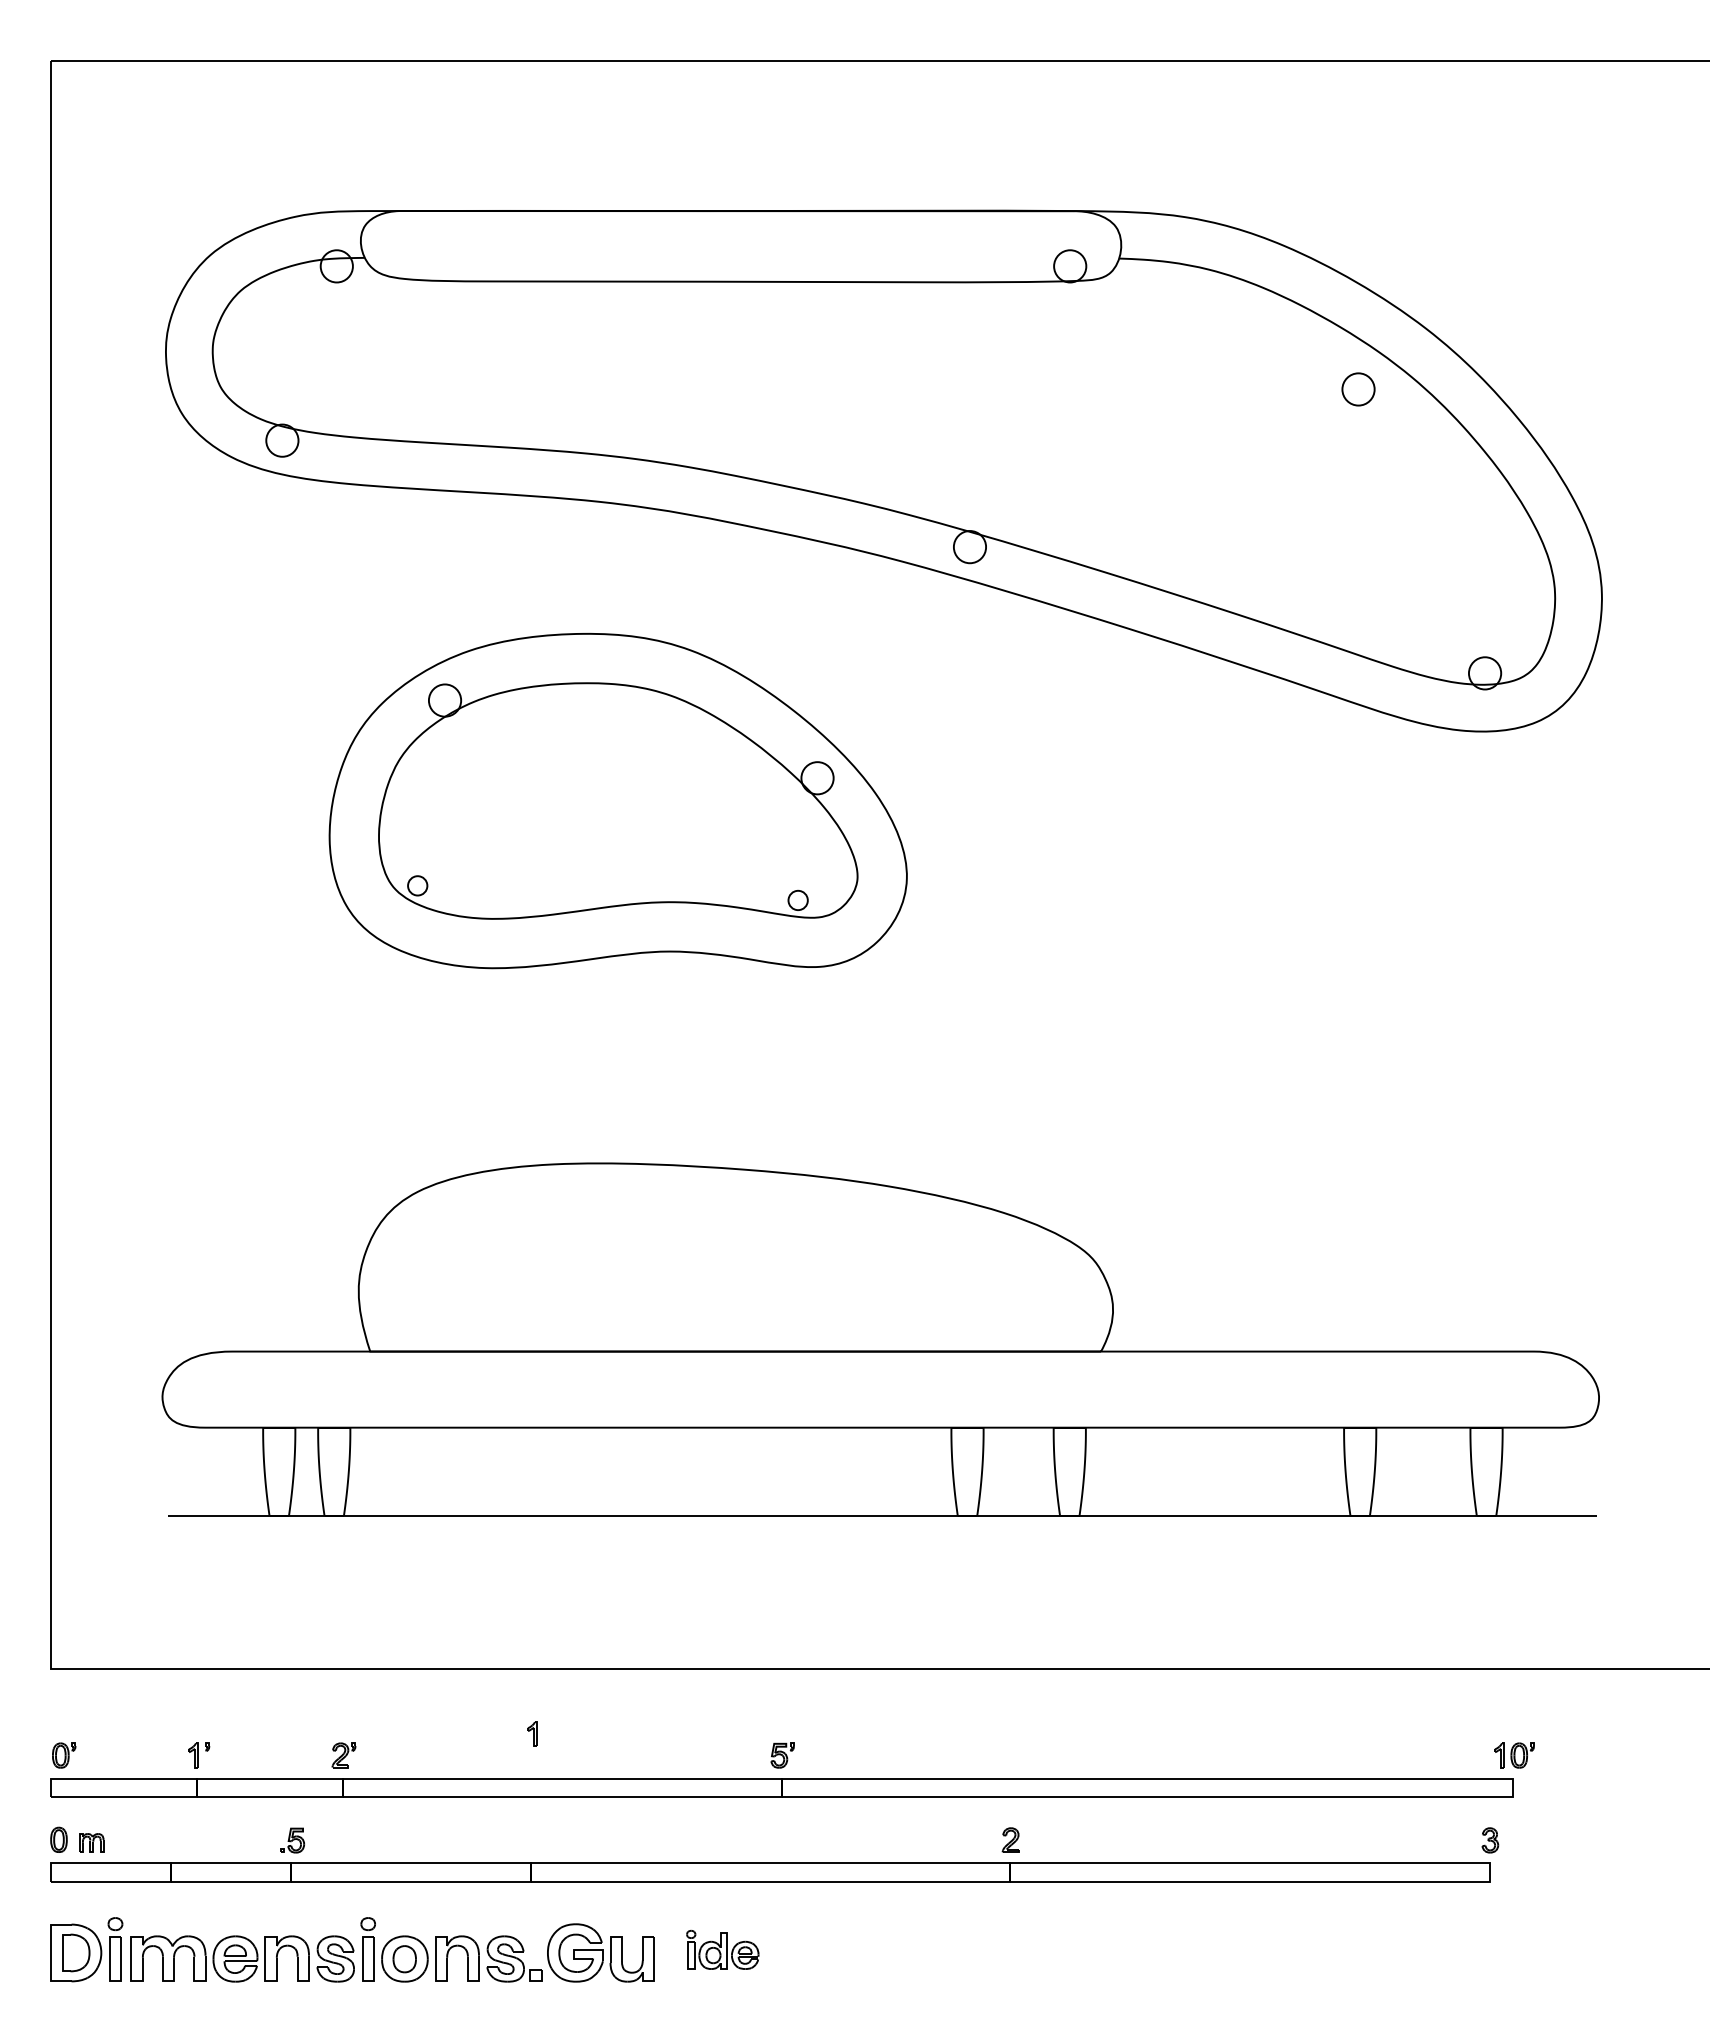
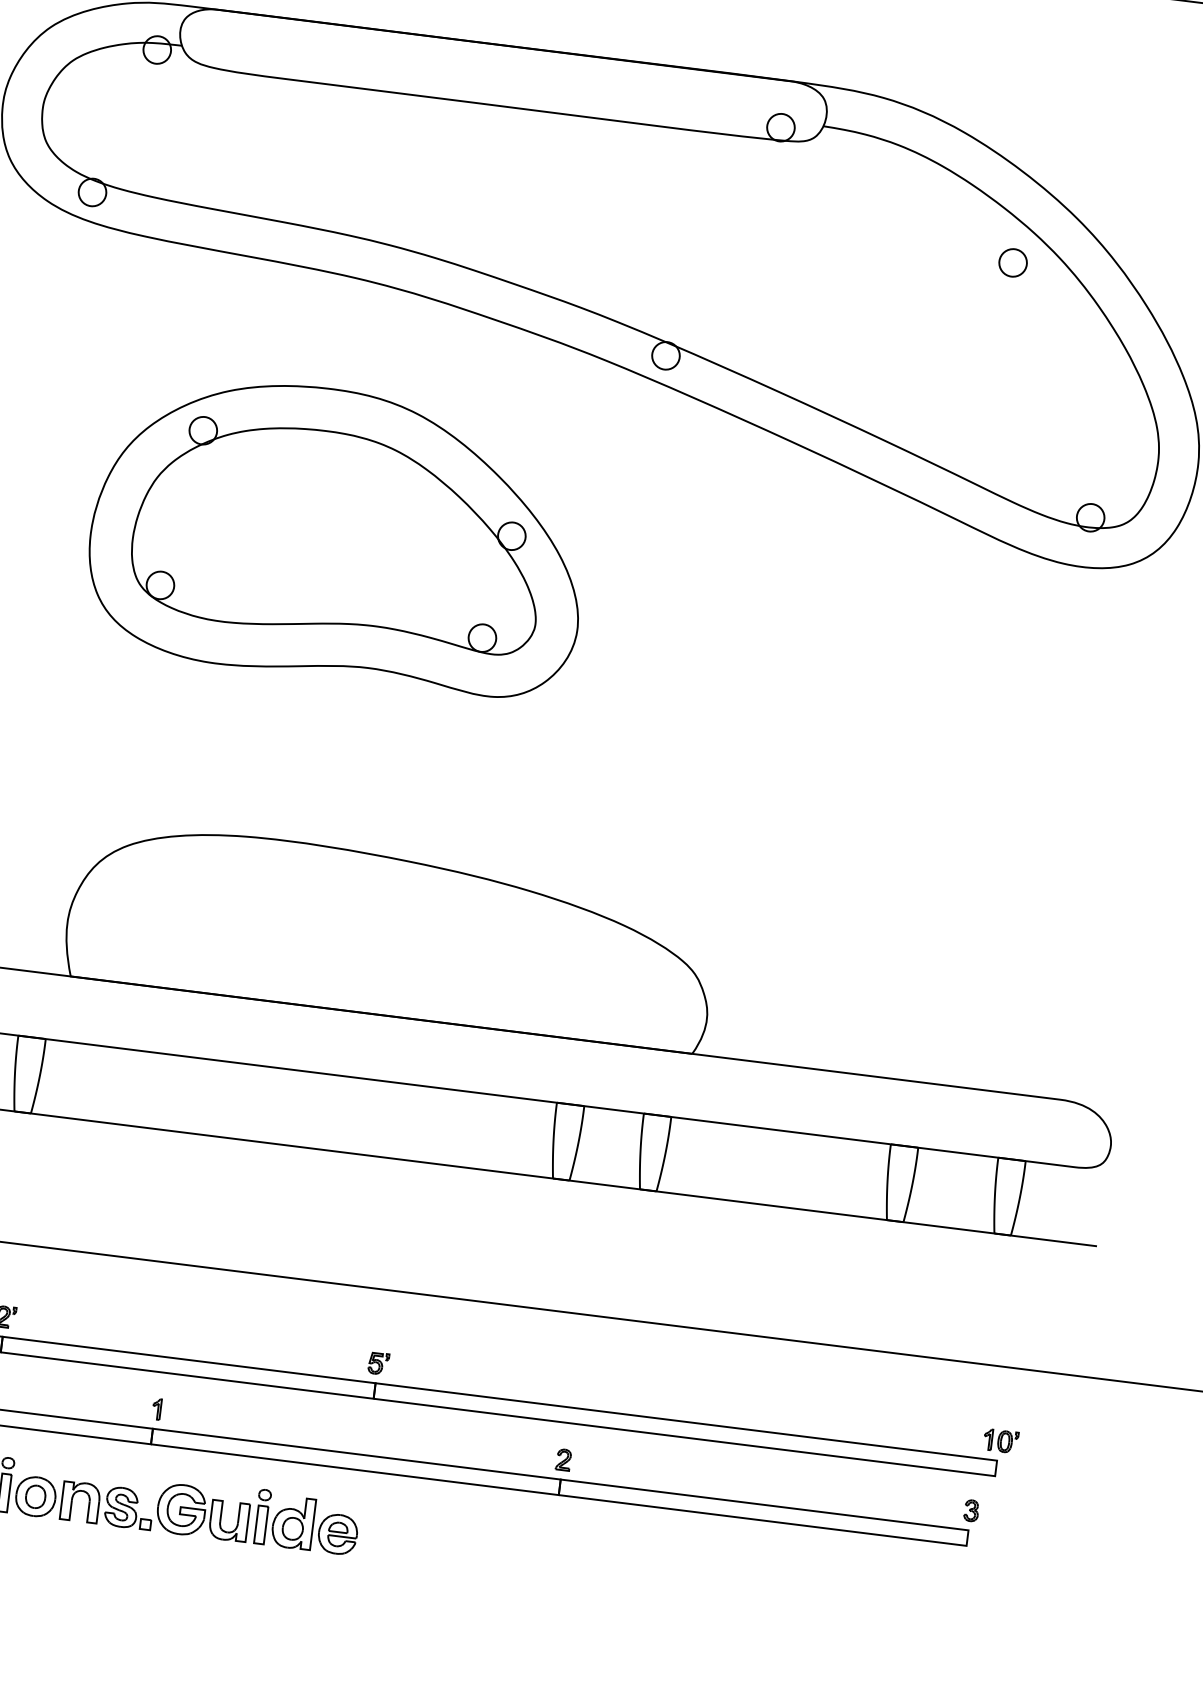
circle: (417, 885) -> (160, 585), size x1.67
circle: (798, 900) -> (482, 638), size x1.67
part: (532, 1733) -> (157, 1408), moved
part: (722, 1949) -> (306, 1522), size x1.67

